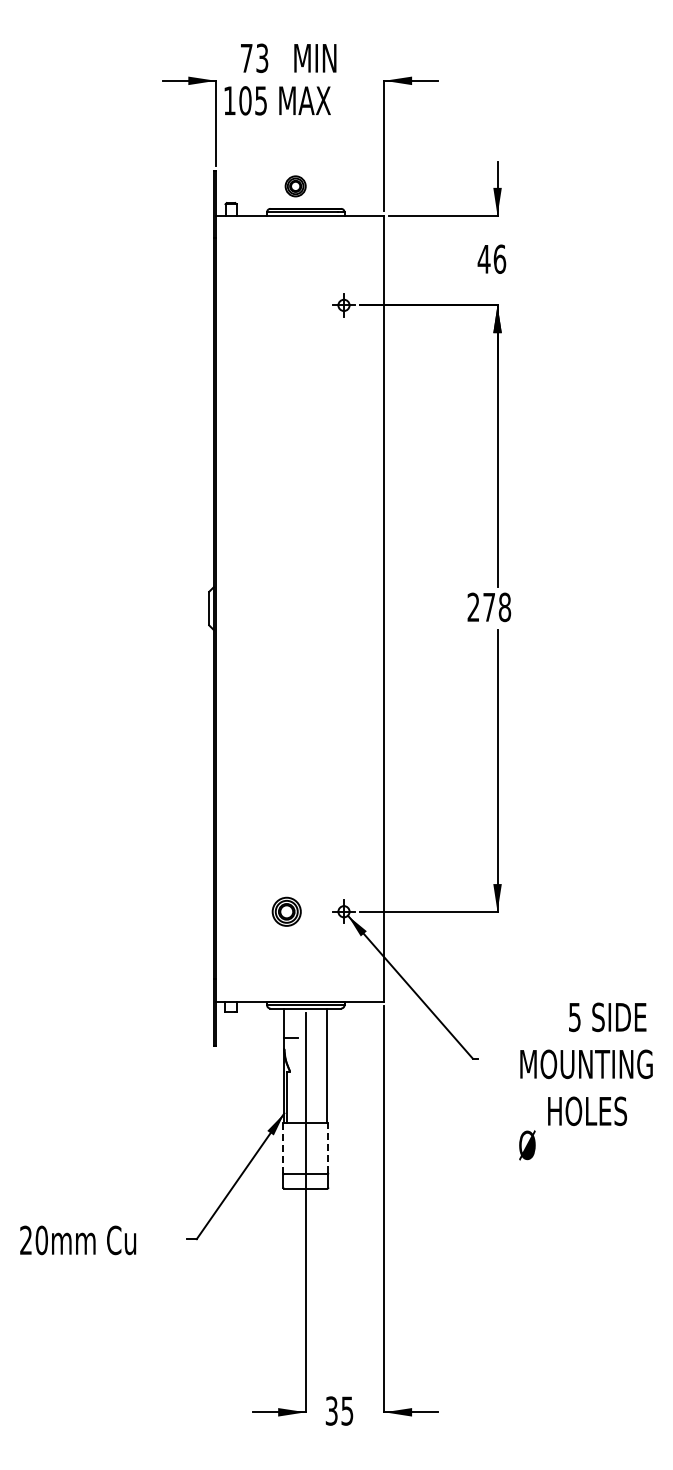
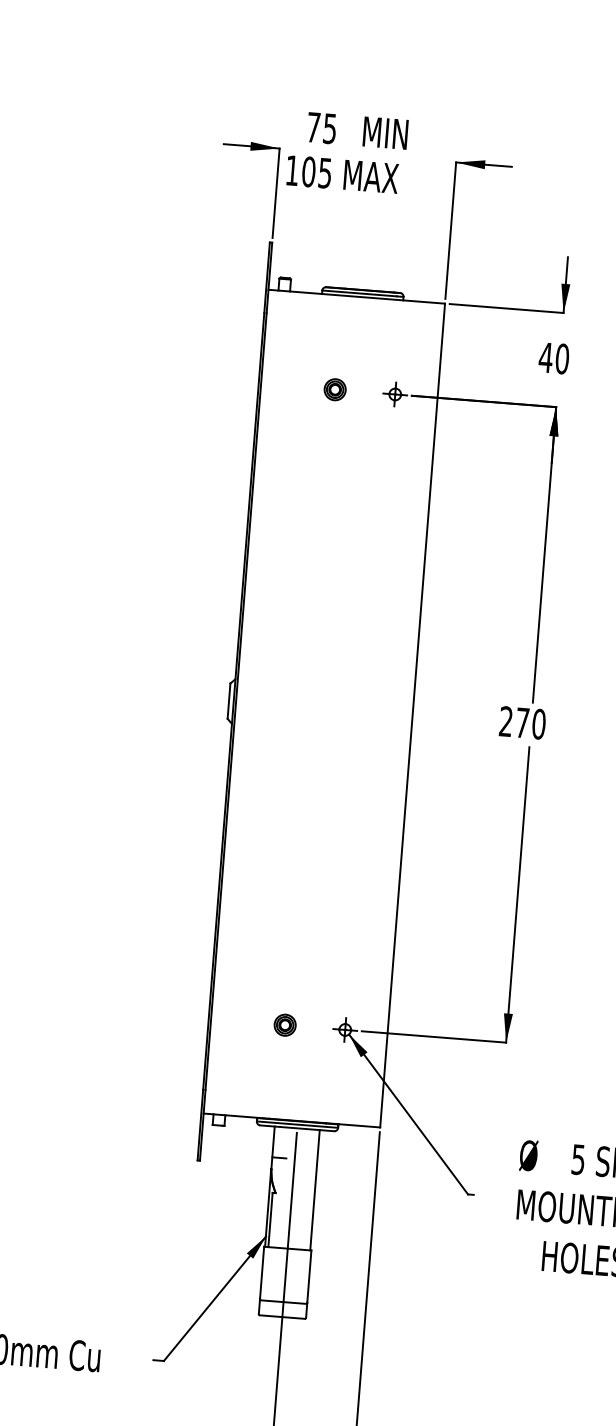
text: (262, 57) -> (330, 127), 73 -> 75
part: (295, 186) -> (334, 389), moved
text: (499, 258) -> (562, 358), 46 -> 40
text: (504, 607) -> (538, 724), 278 -> 270
part: (286, 911) -> (284, 1024), size x0.71
text: (527, 1145) -> (528, 1155), moved
line: (283, 1148) -> (262, 1273), dashed -> solid
line: (328, 1148) -> (309, 1276), dashed -> solid

